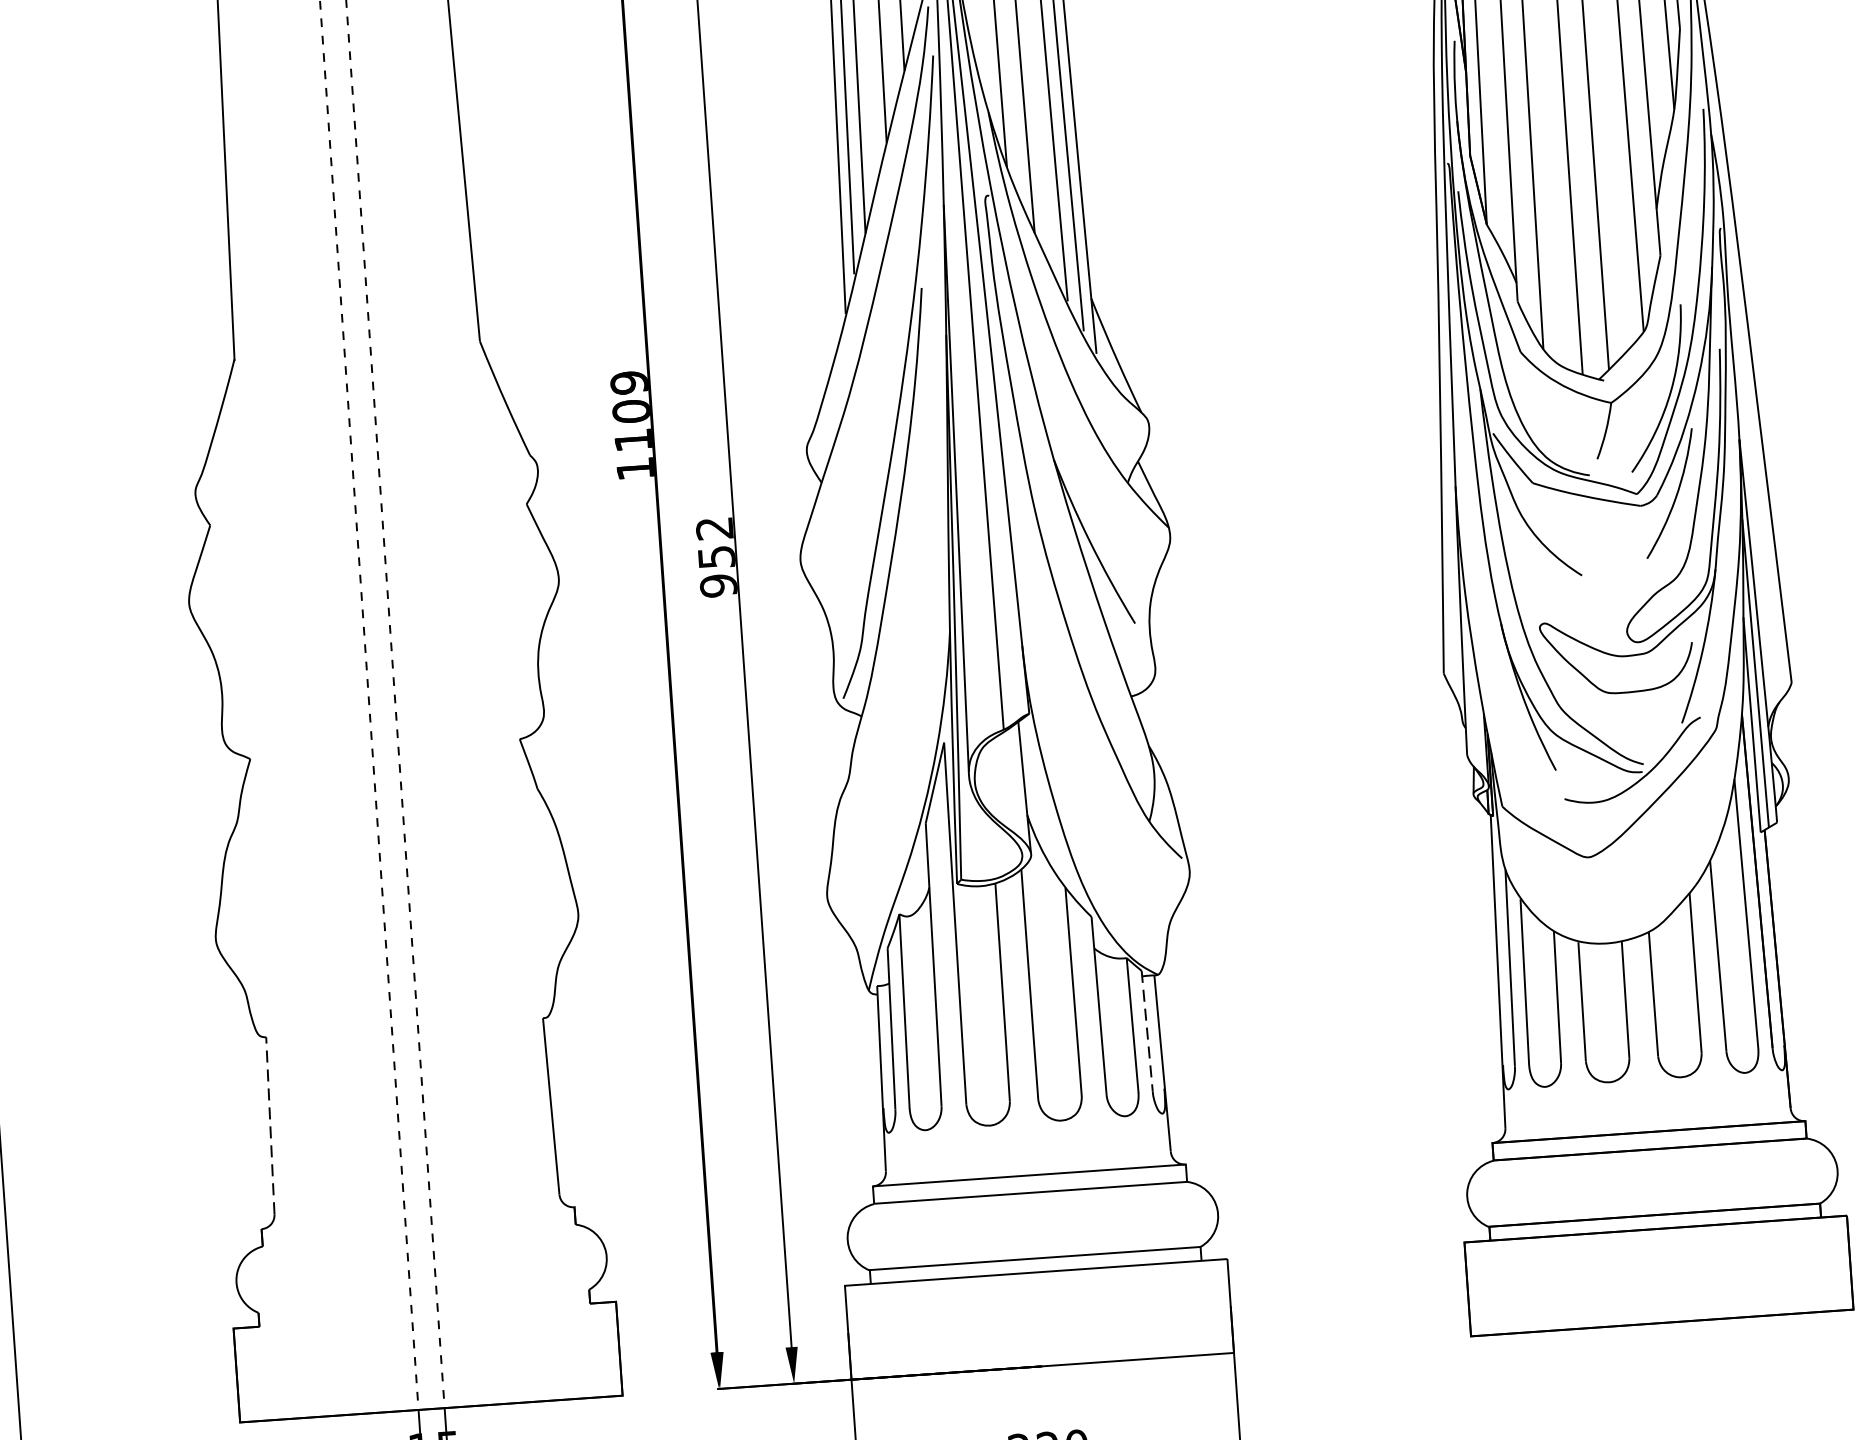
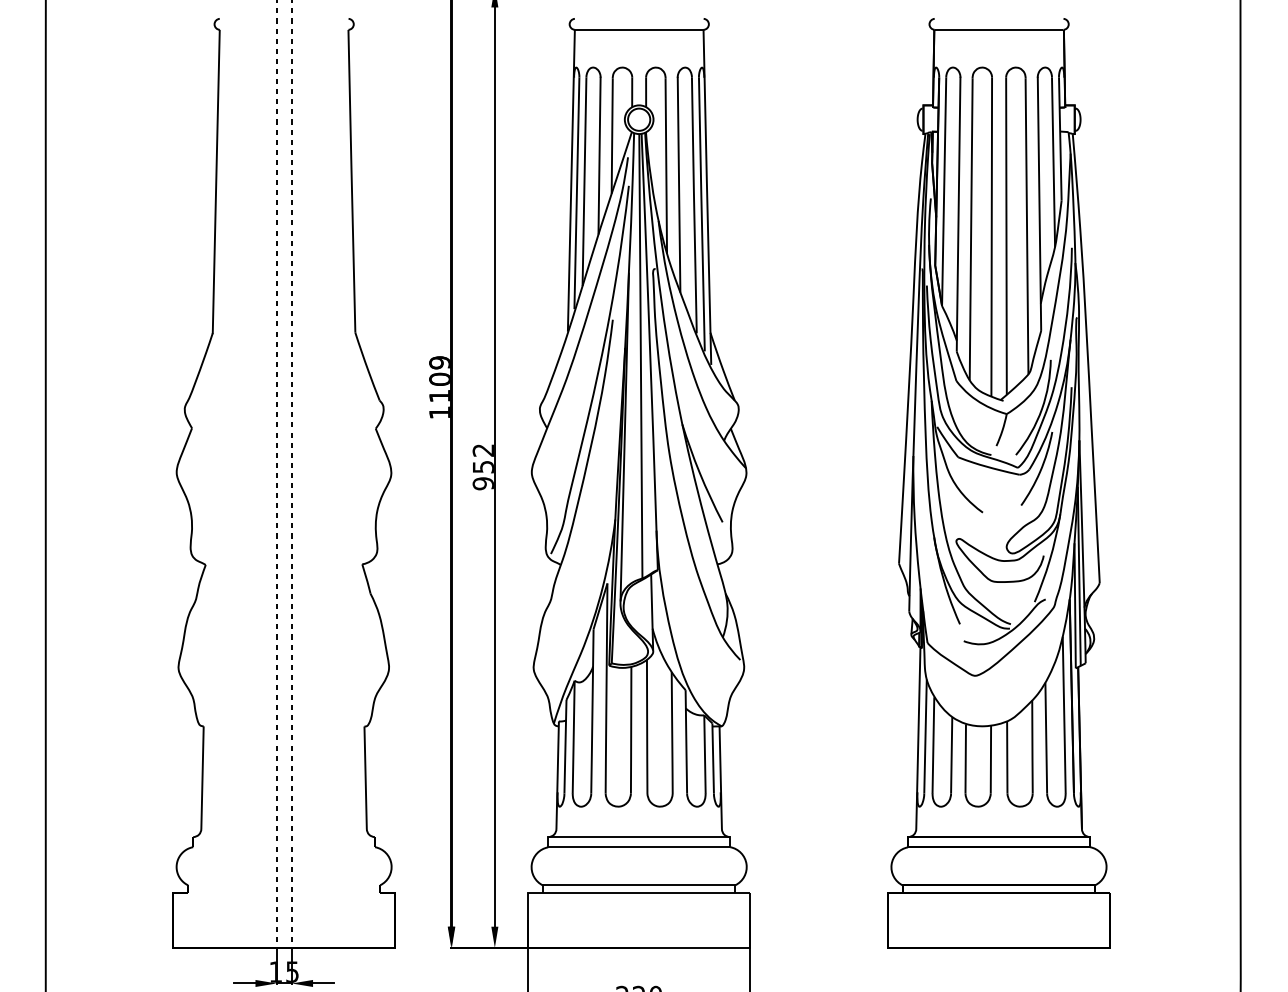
line: (1147, 1031) -> (713, 758), dashed -> solid
line: (270, 1125) -> (202, 777), dashed -> solid

